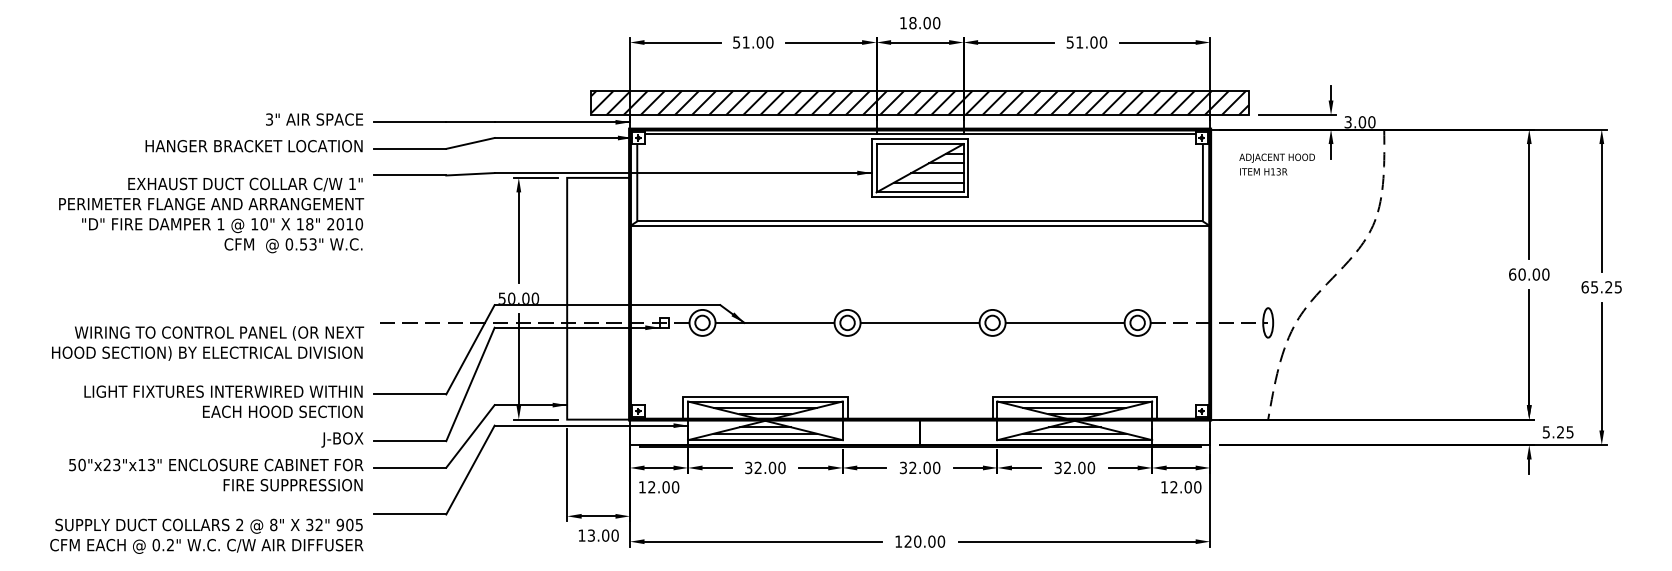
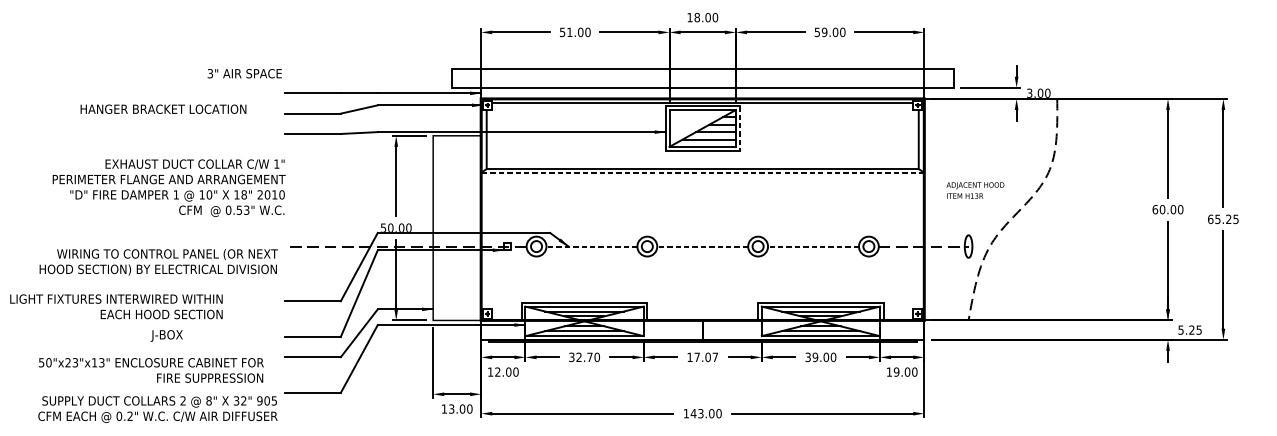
text: (1079, 42) -> (824, 32), 51.00 -> 59.00
hatch: (919, 102) -> (702, 78), removed
text: (314, 119) -> (244, 73), moved
text: (253, 146) -> (163, 109), moved
text: (1276, 164) -> (974, 190), moved
line: (968, 168) -> (739, 128), solid -> dashed
text: (211, 215) -> (169, 188), moved
line: (919, 226) -> (702, 172), solid -> dashed
line: (775, 322) -> (592, 246), solid -> dashed
line: (920, 322) -> (703, 246), solid -> dashed
line: (1065, 322) -> (813, 246), solid -> dashed
text: (223, 401) -> (116, 306), moved
text: (342, 439) -> (166, 335), moved
text: (772, 467) -> (589, 357), 32.00 -> 32.70
text: (920, 467) -> (703, 357), 32.00 -> 17.07
text: (1067, 467) -> (815, 357), 32.00 -> 39.00
text: (216, 474) -> (151, 369), moved
text: (1173, 487) -> (896, 372), 12.00 -> 19.00
text: (912, 541) -> (696, 413), 120.00 -> 143.00

